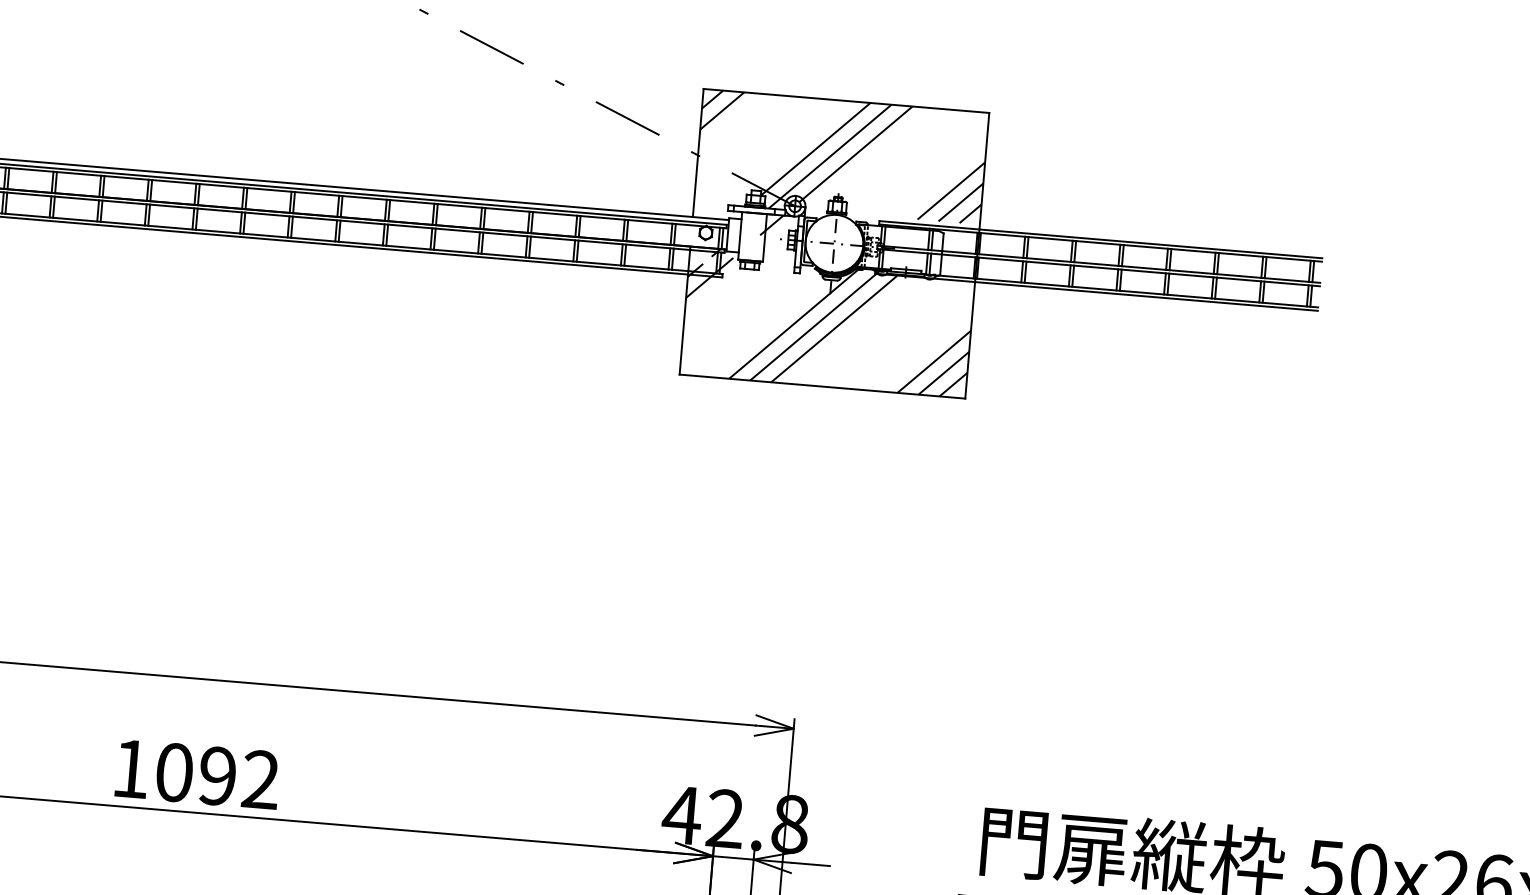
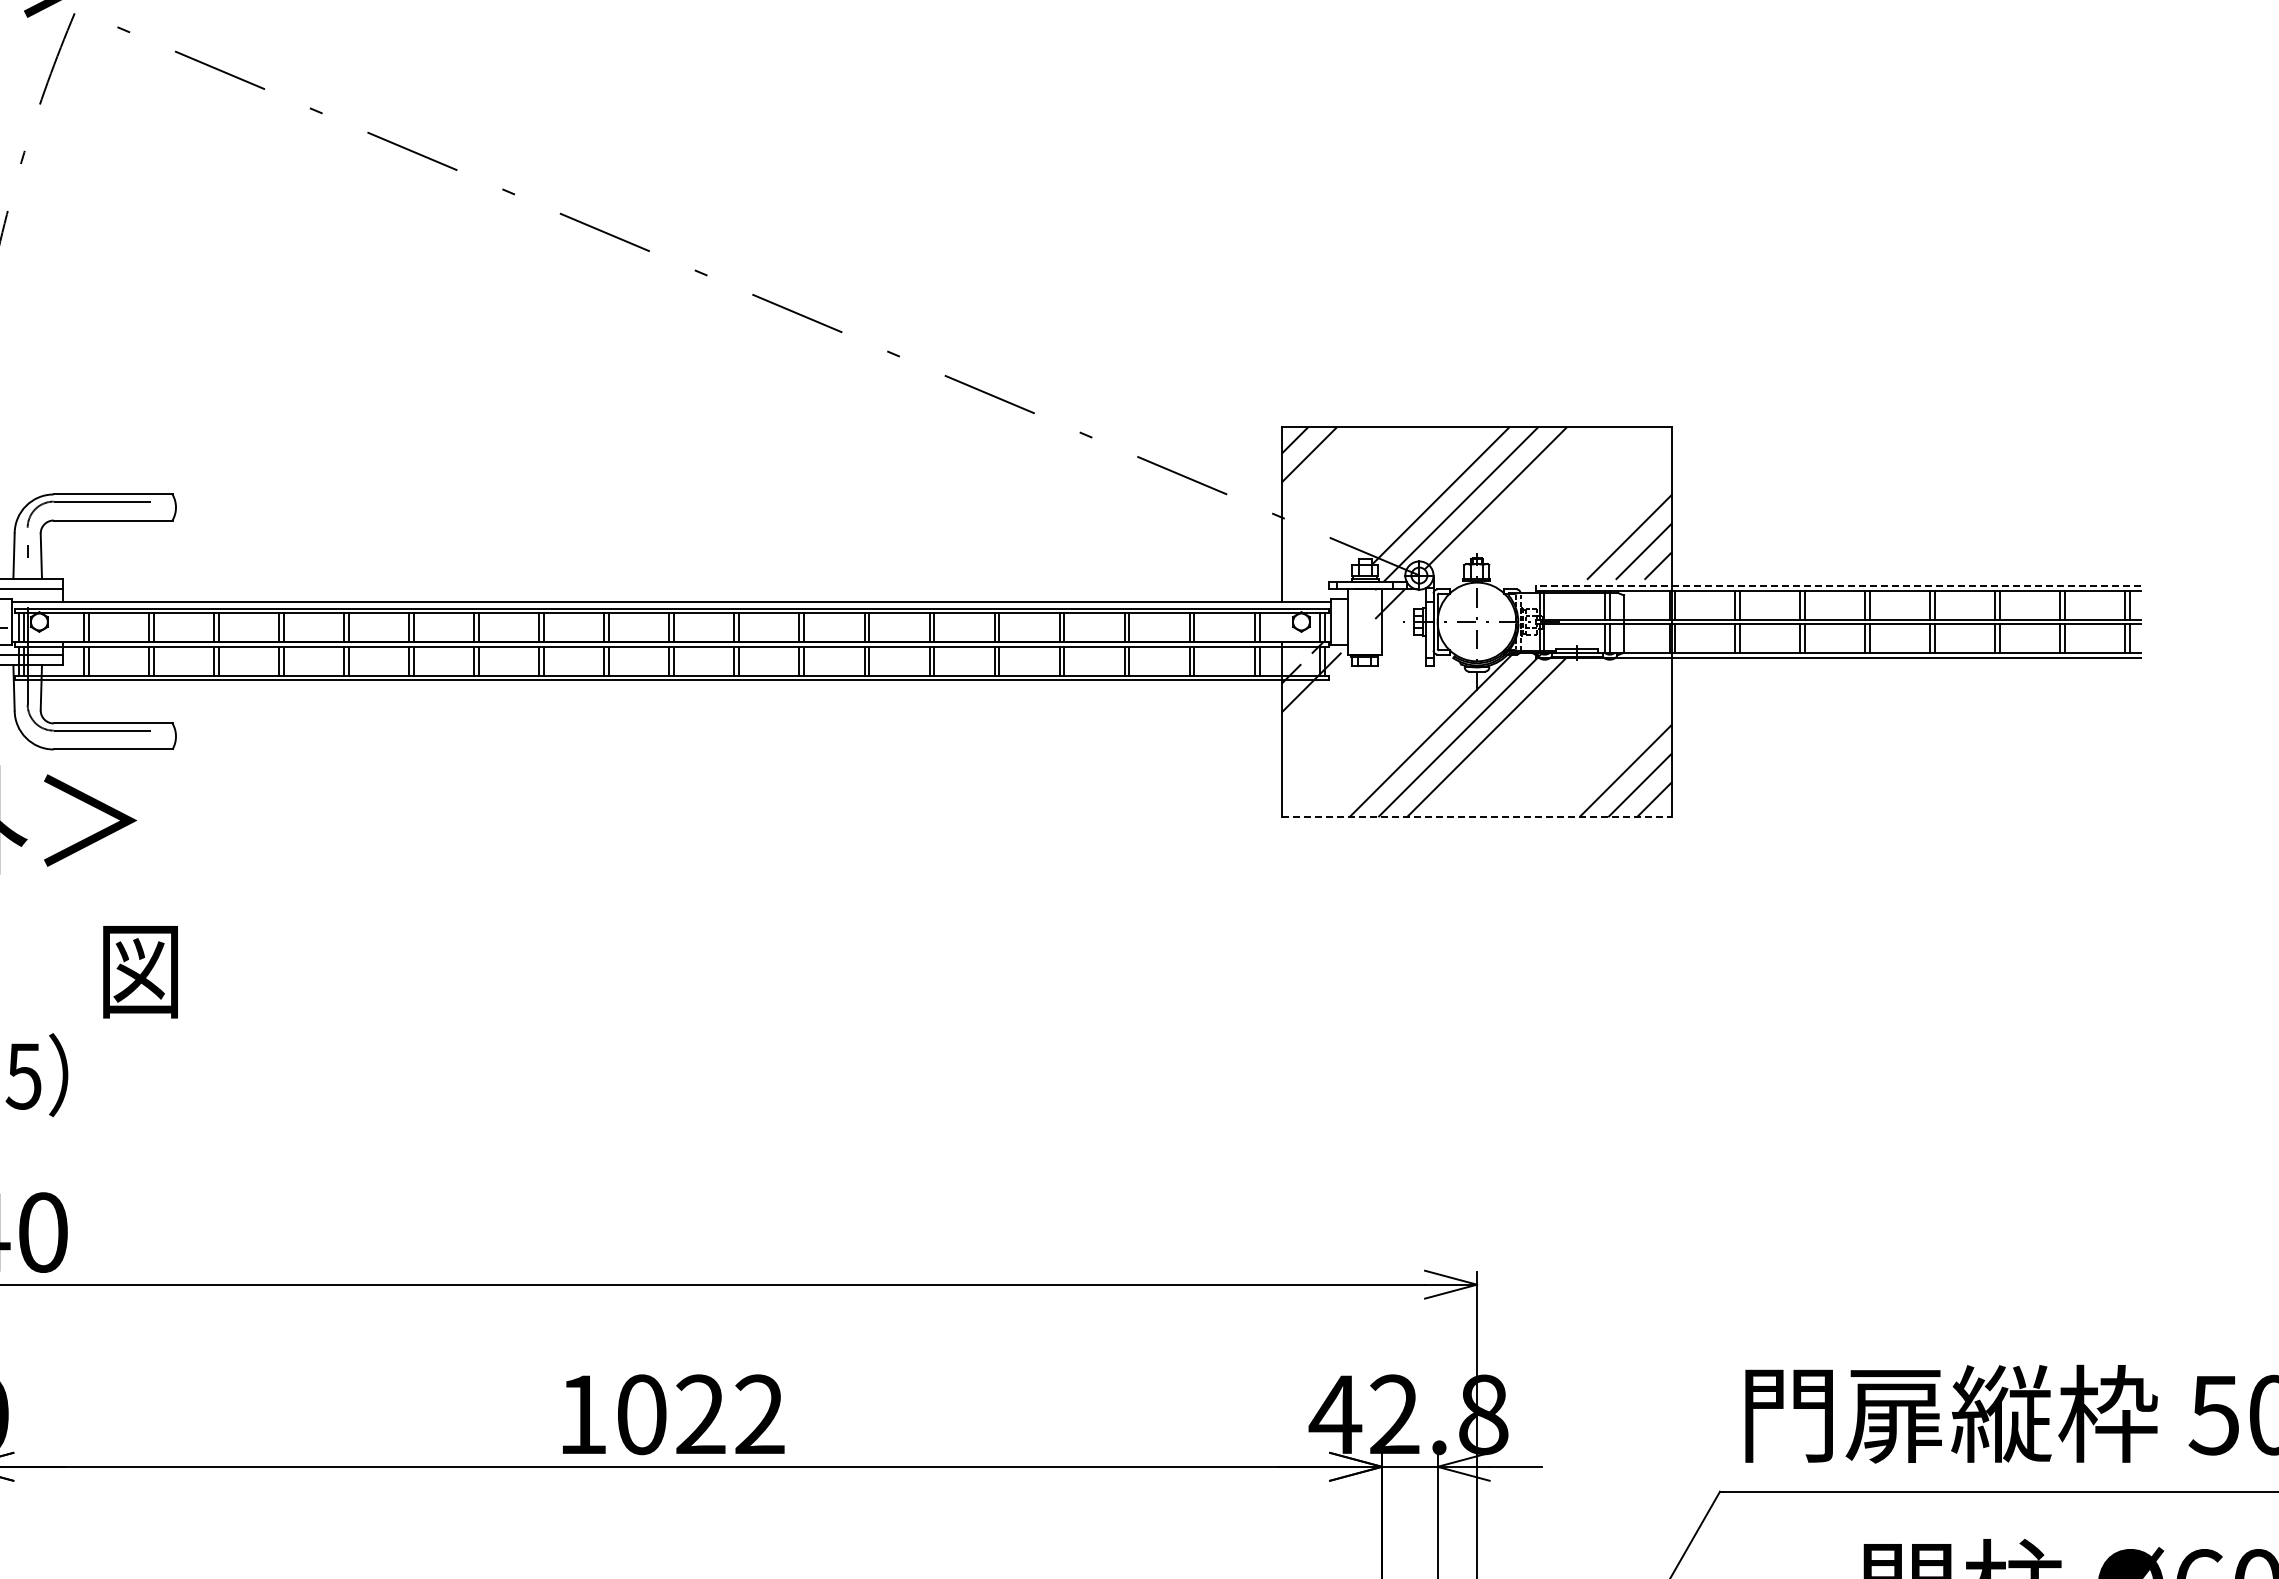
line: (1100, 239) -> (1837, 586), solid -> dashed
line: (822, 386) -> (1477, 817), solid -> dashed
text: (217, 776) -> (700, 1414), 1092 -> 1022

